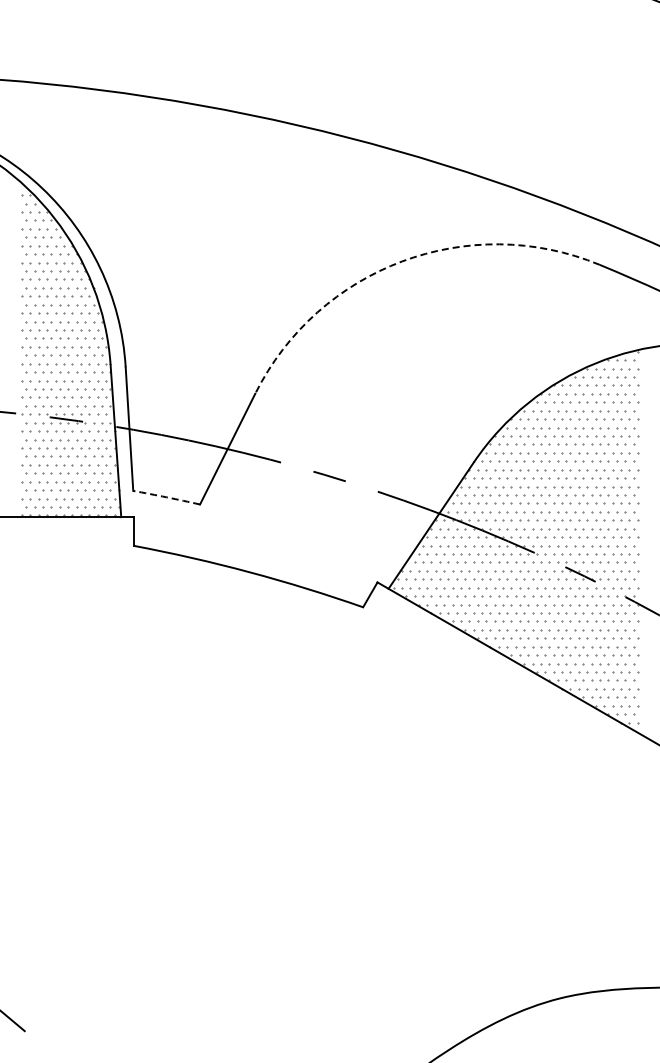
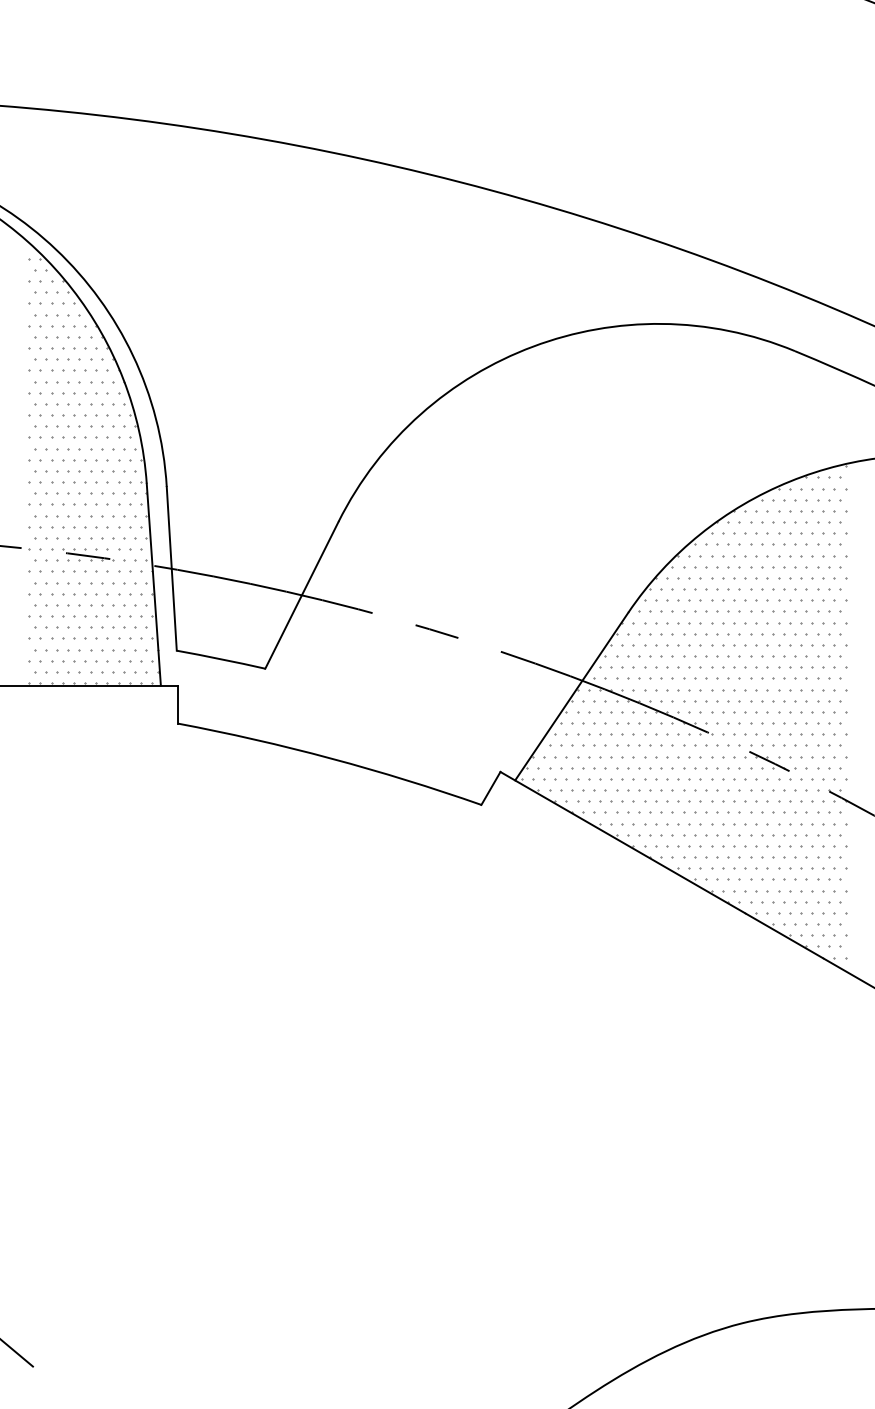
arc: (402, 261) -> (533, 346), dashed -> solid
arc: (166, 497) -> (220, 659), dashed -> solid

